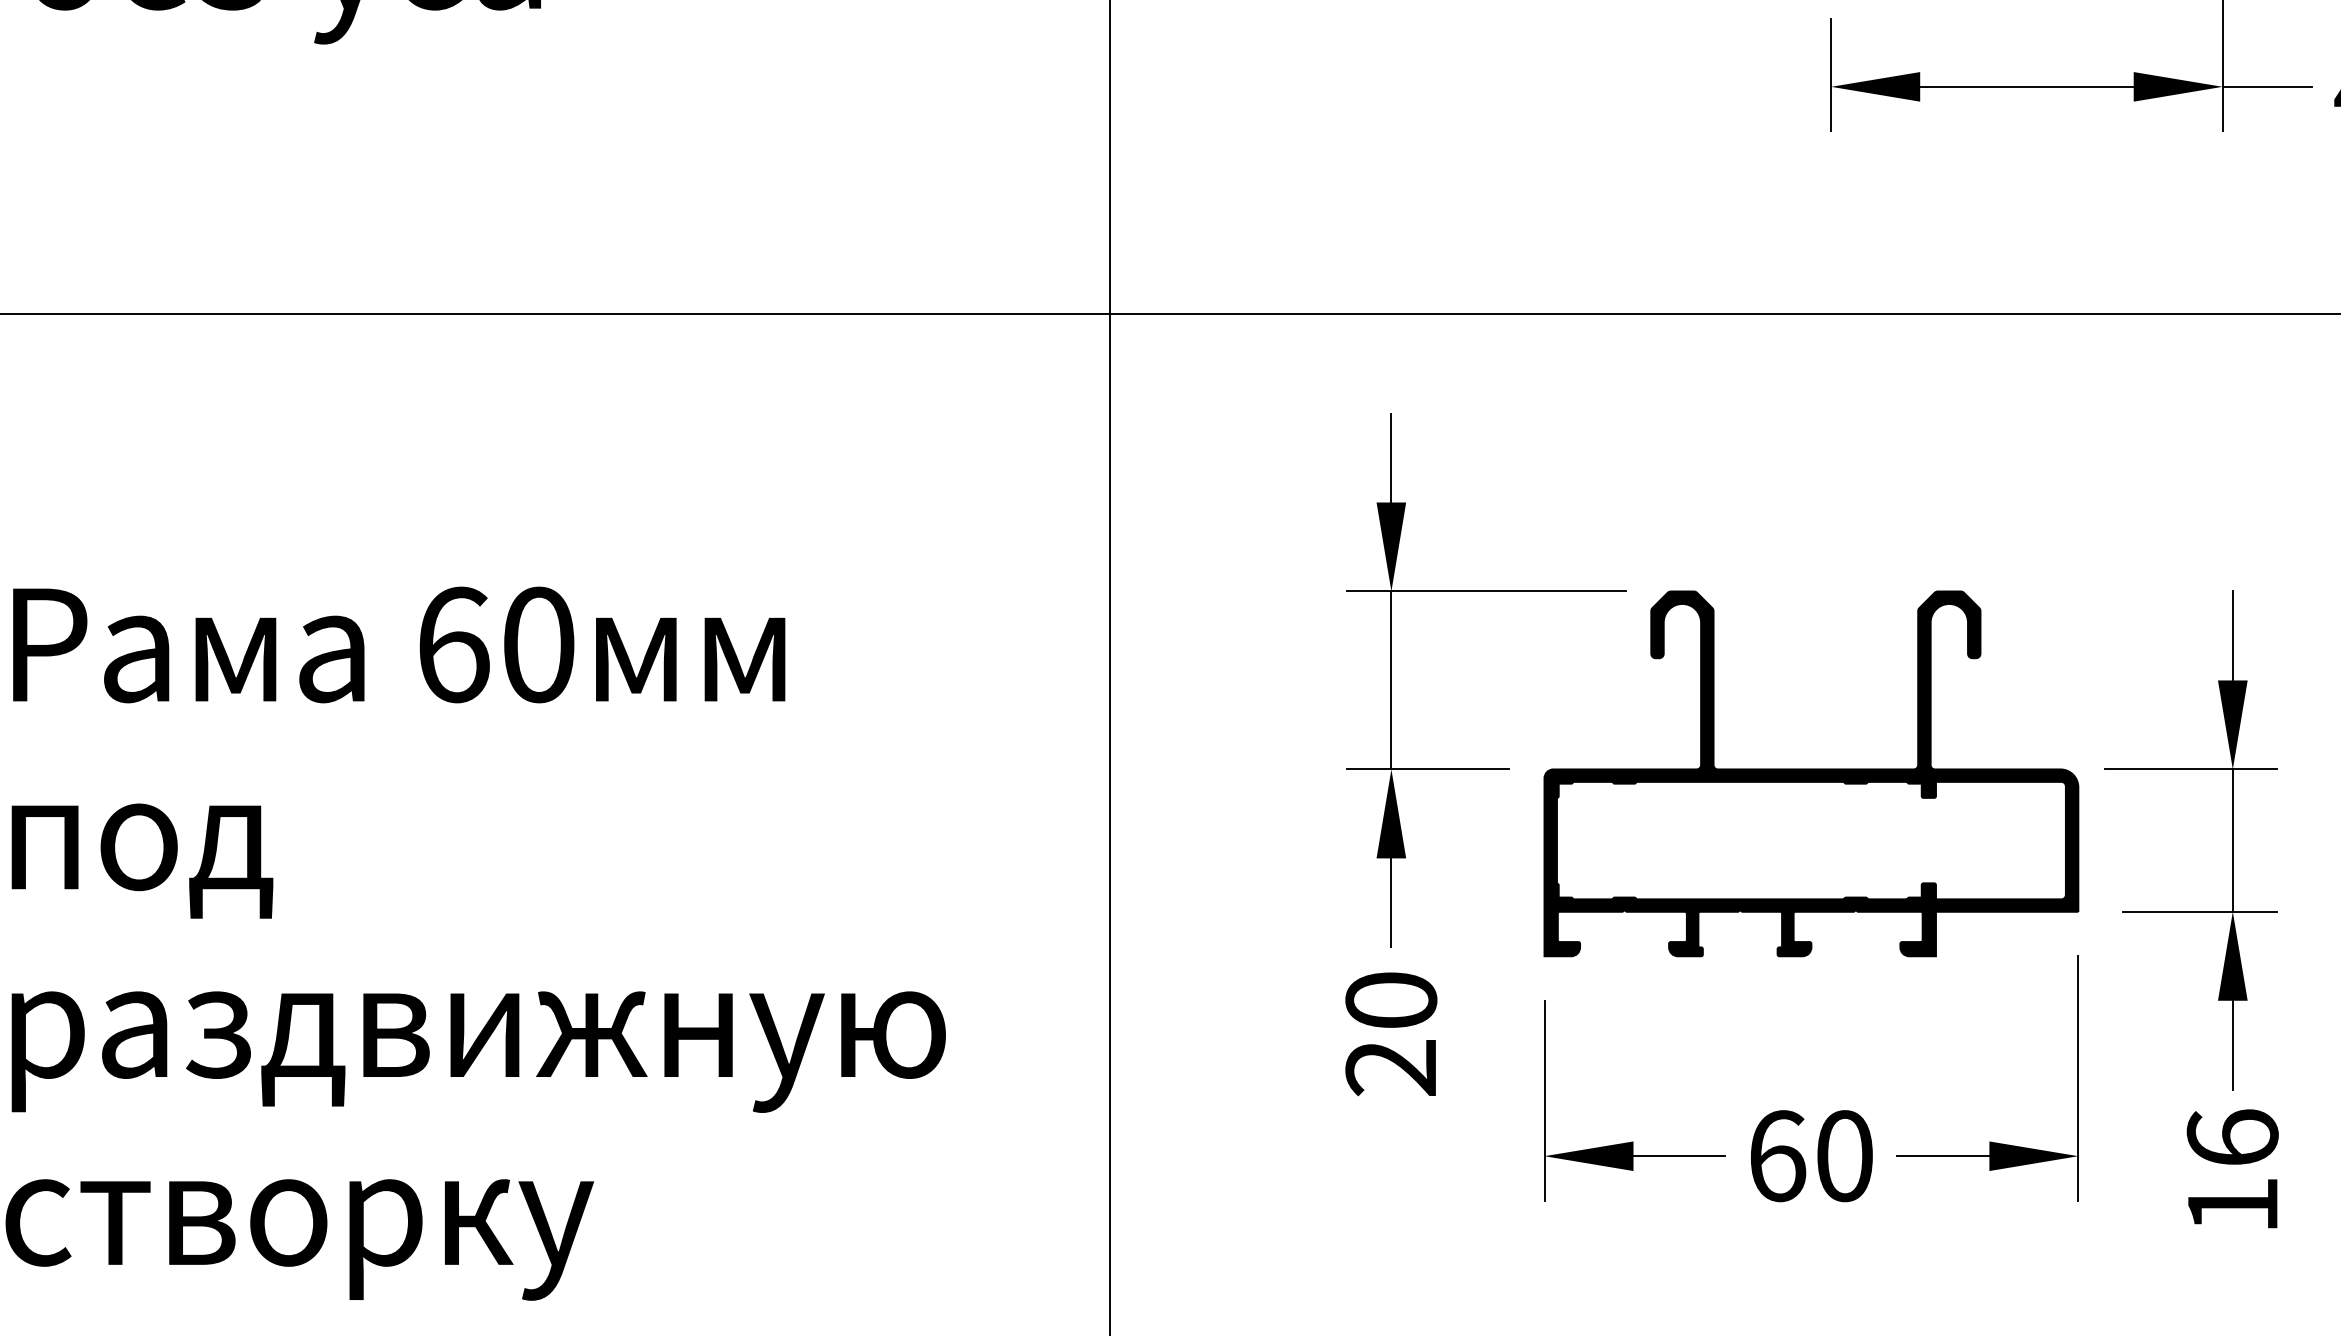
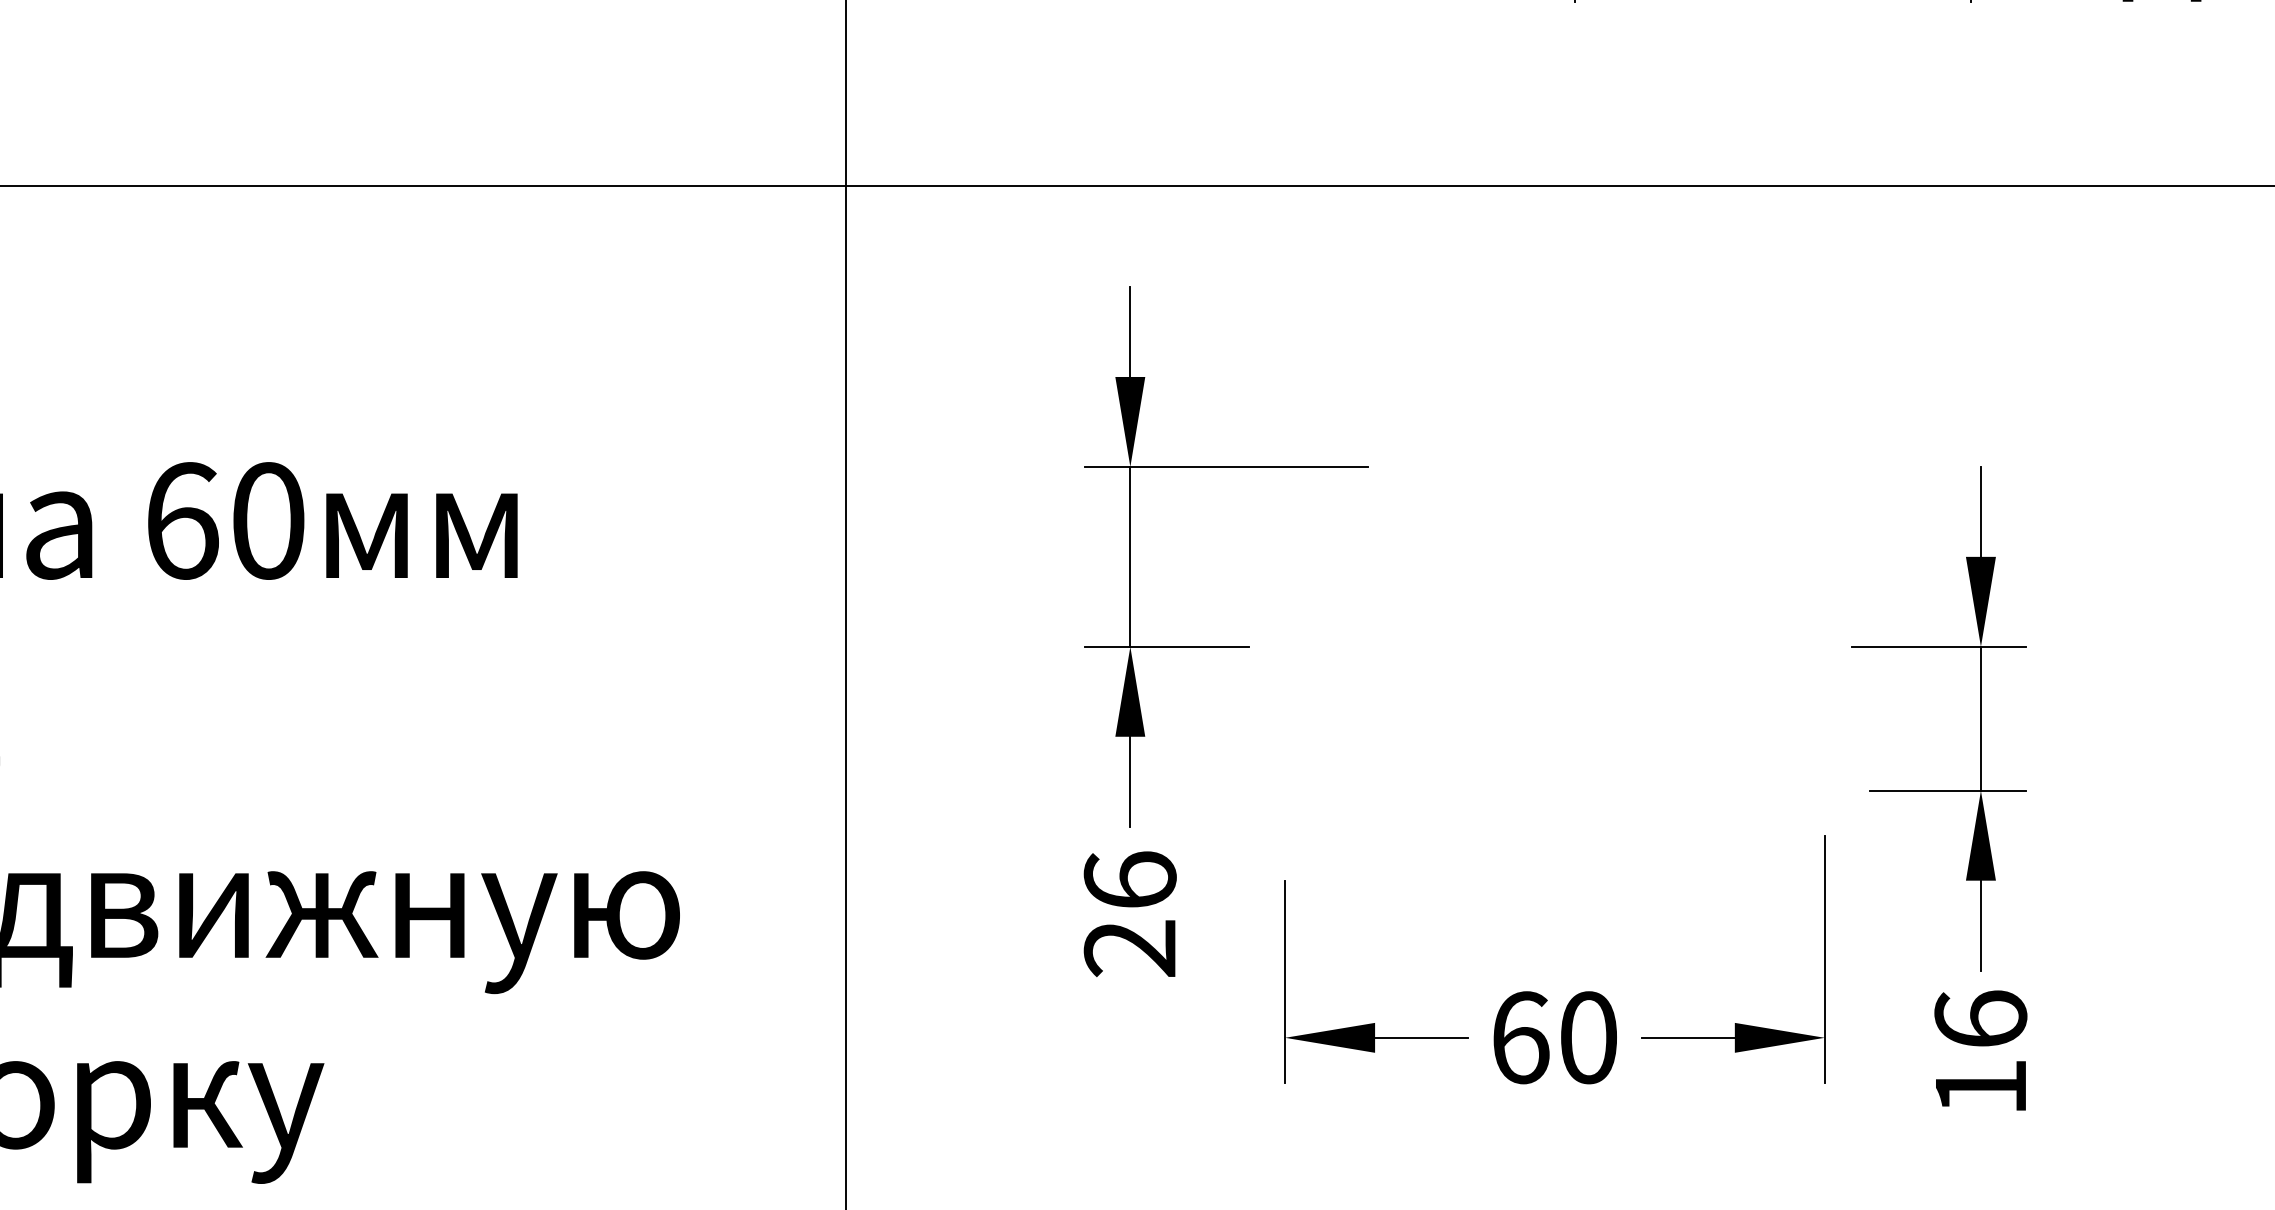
part: (1811, 773) -> (1555, 650), removed
text: (1391, 999) -> (1130, 879), 20 -> 26

